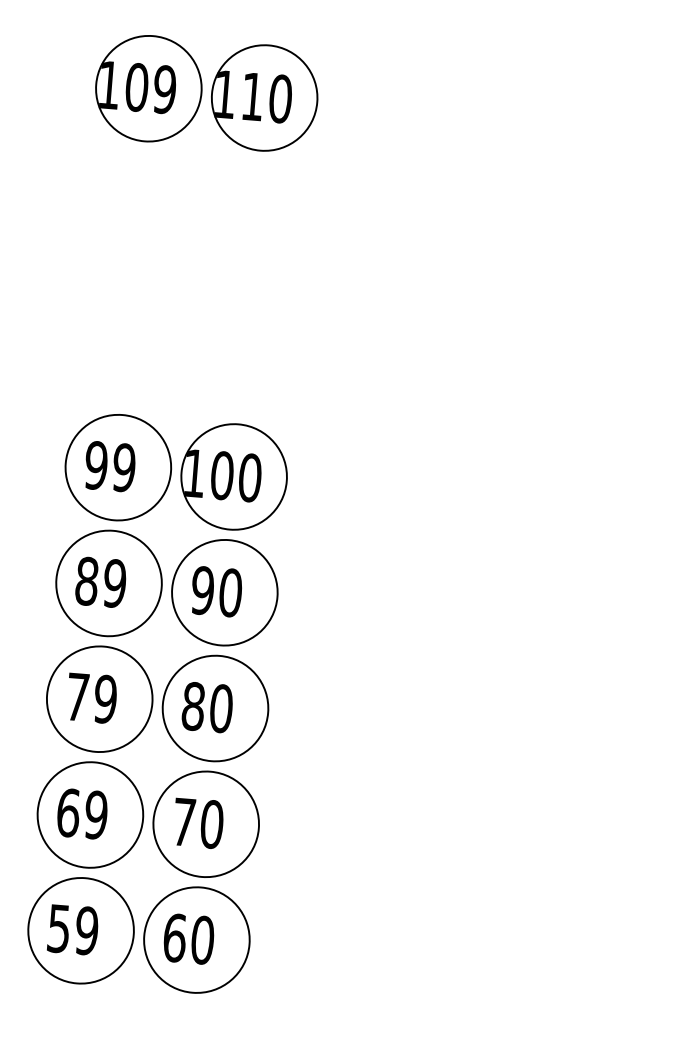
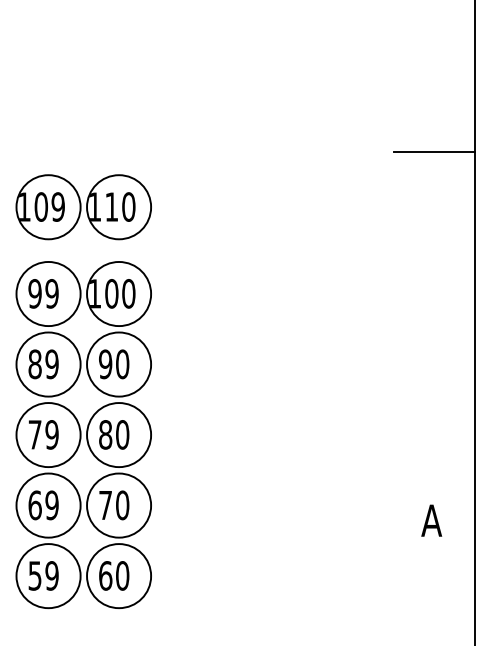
part: (206, 93) -> (83, 207), moved

